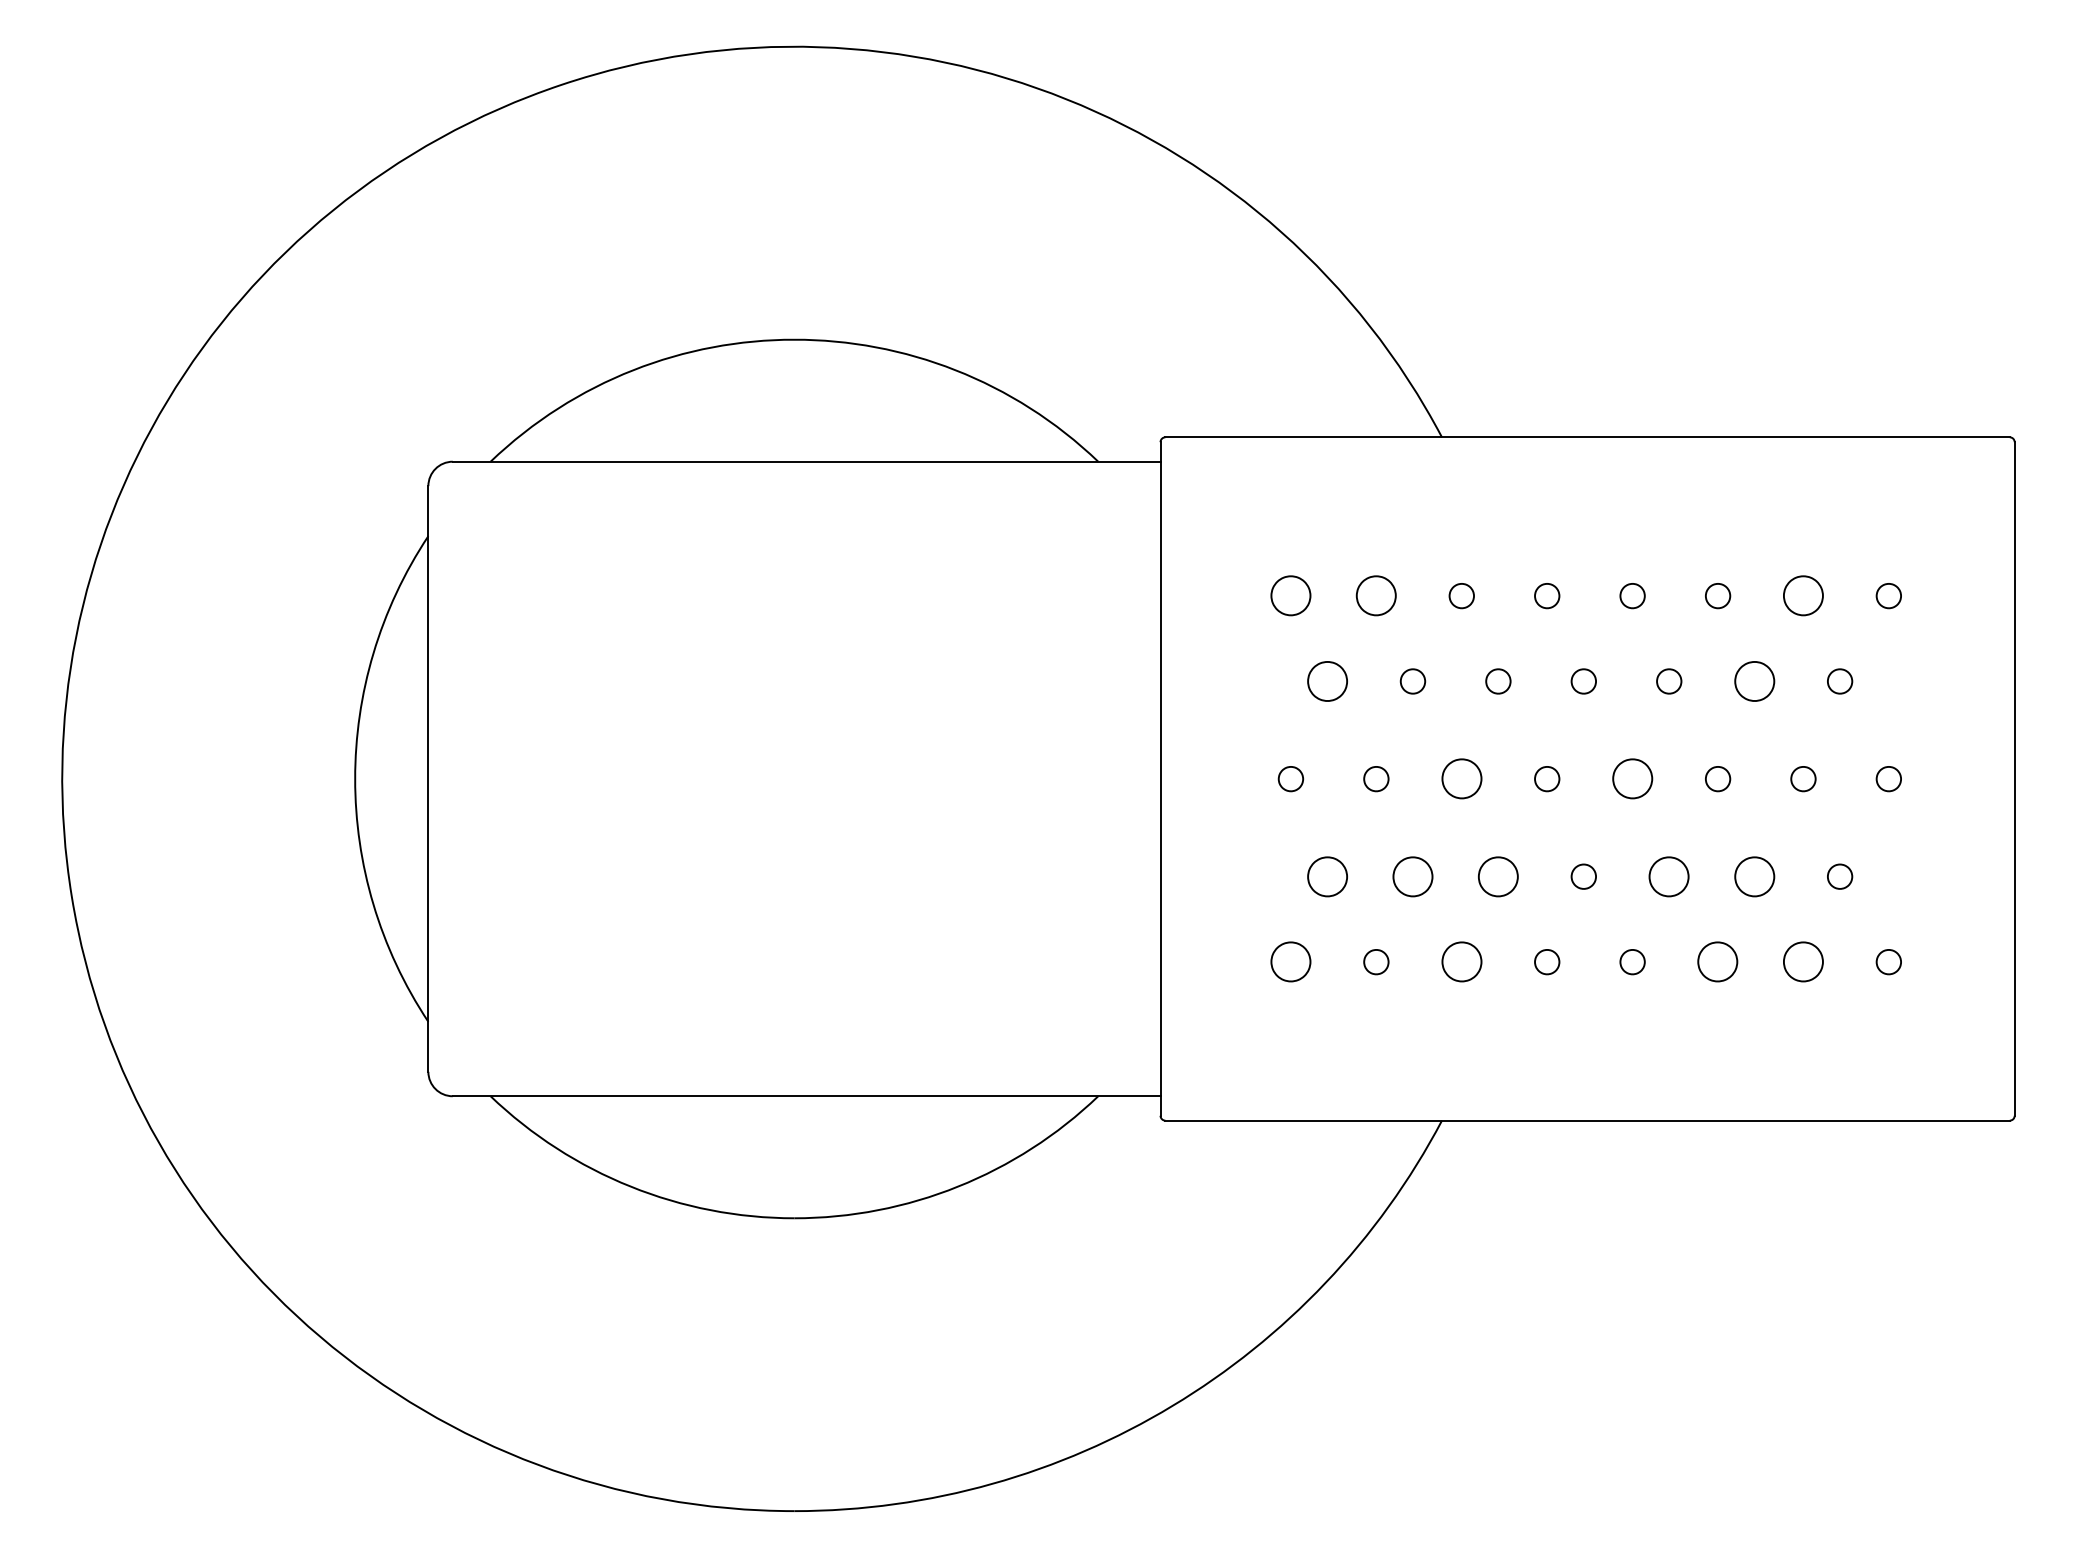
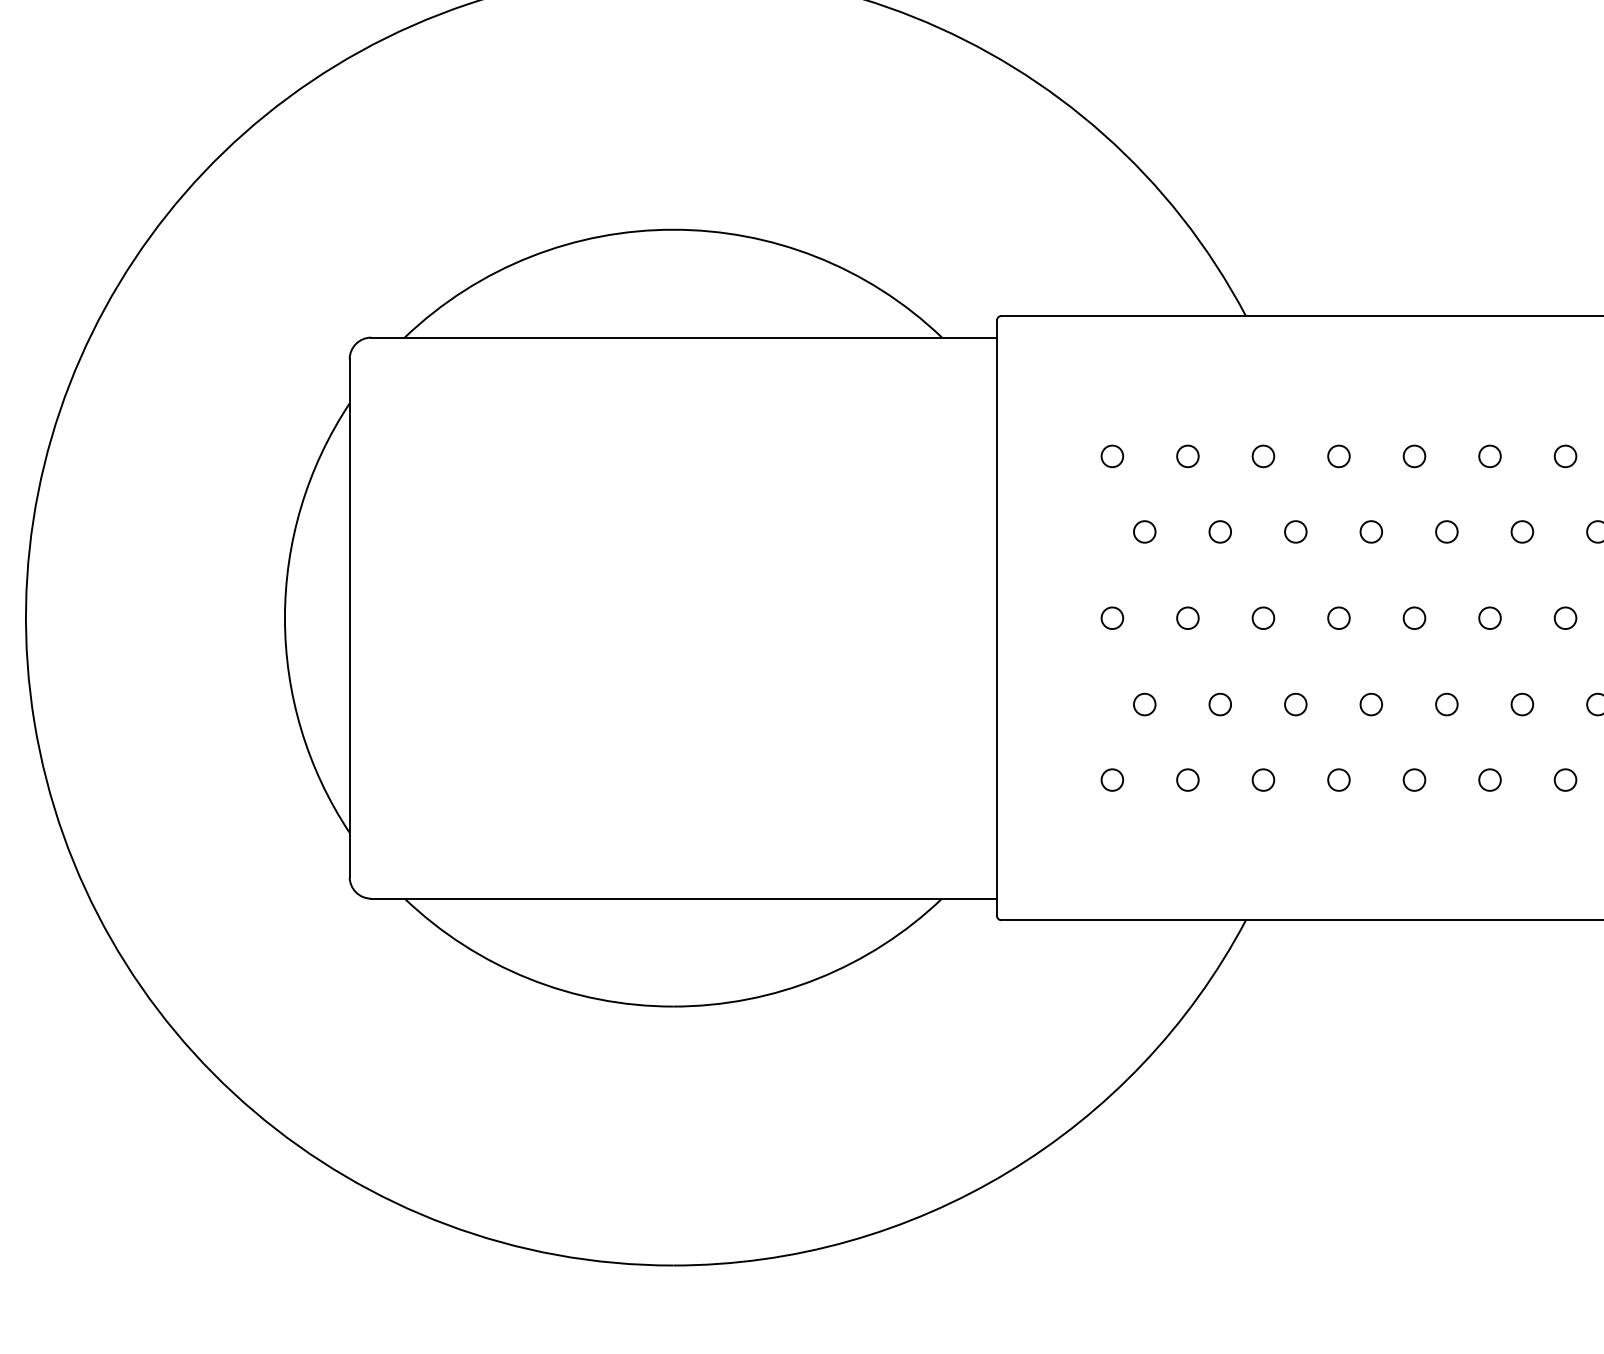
part: (1290, 596) -> (1111, 456), size x0.62
part: (1376, 596) -> (1188, 456), size x0.62
part: (1803, 596) -> (1565, 456), size x0.62
part: (1327, 681) -> (1144, 531), size x0.62
part: (1754, 681) -> (1522, 531), size x0.62
part: (1461, 779) -> (1263, 618), size x0.62
part: (1632, 779) -> (1414, 618), size x0.62
part: (1327, 876) -> (1144, 704), size x0.62
part: (1412, 876) -> (1219, 704), size x0.62
part: (1498, 876) -> (1295, 704), size x0.62
part: (1669, 876) -> (1447, 704), size x0.62
part: (1754, 876) -> (1522, 704), size x0.62
part: (1290, 962) -> (1111, 780), size x0.62
part: (1461, 962) -> (1263, 780), size x0.62
part: (1718, 962) -> (1490, 780), size x0.62
part: (1803, 962) -> (1565, 780), size x0.62

